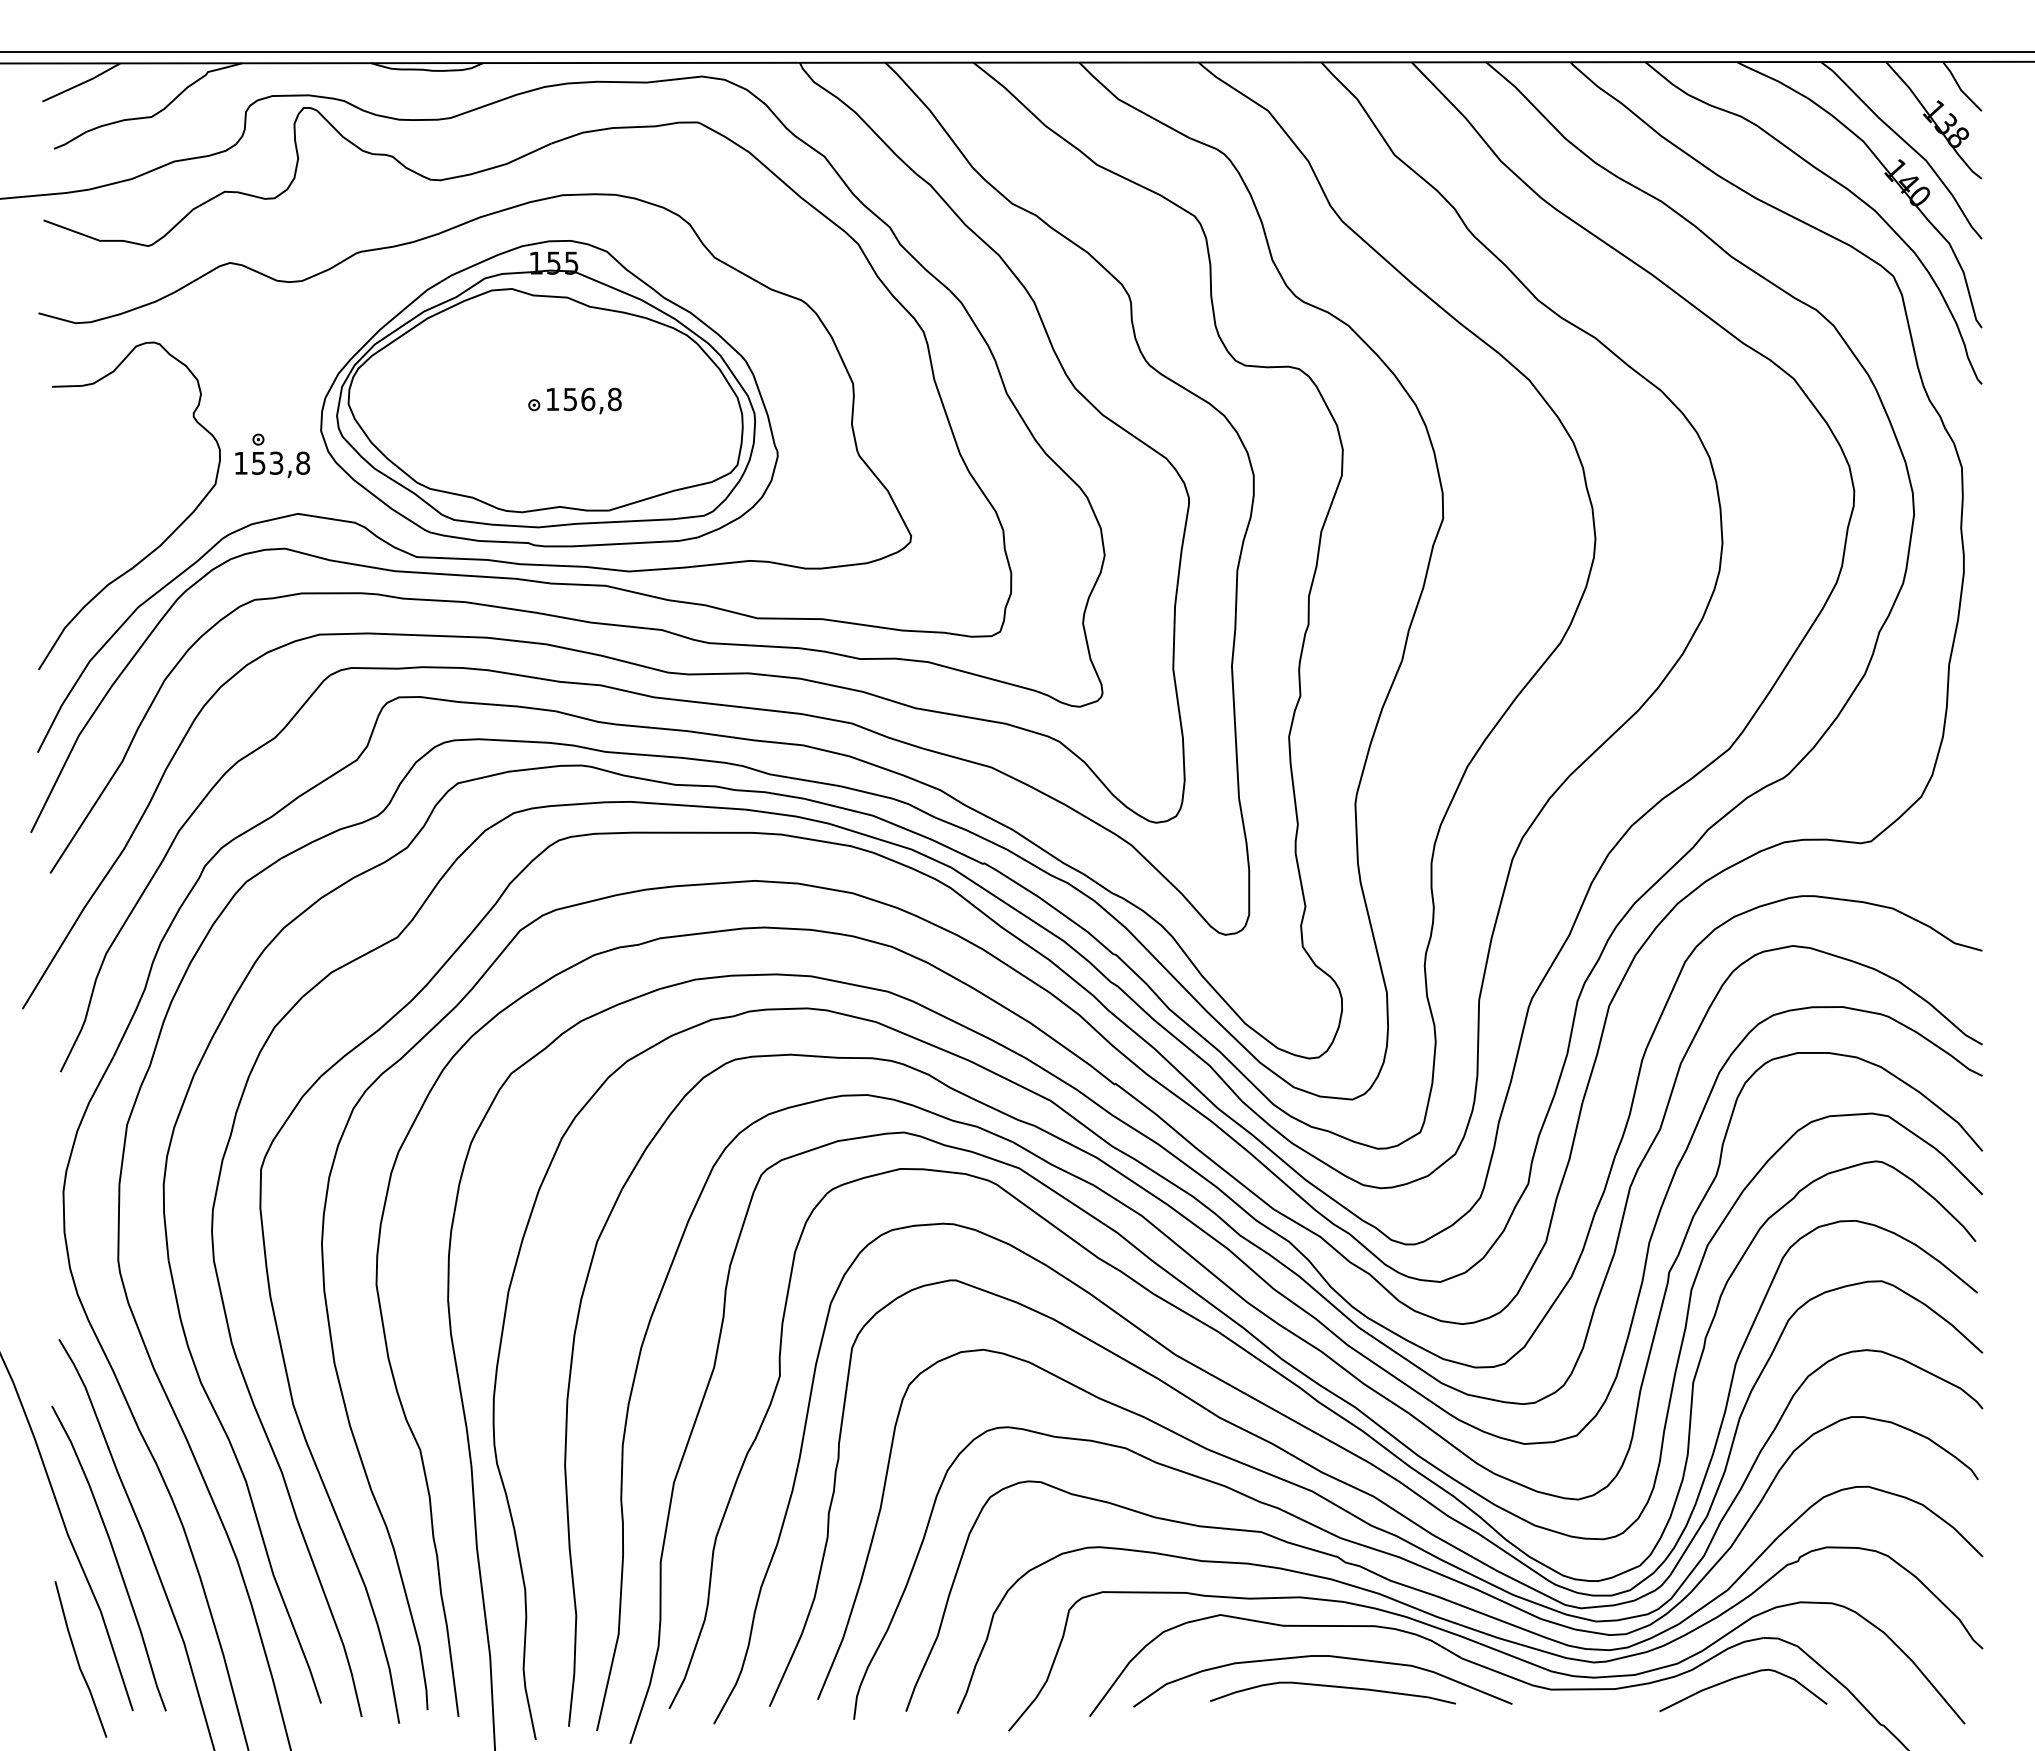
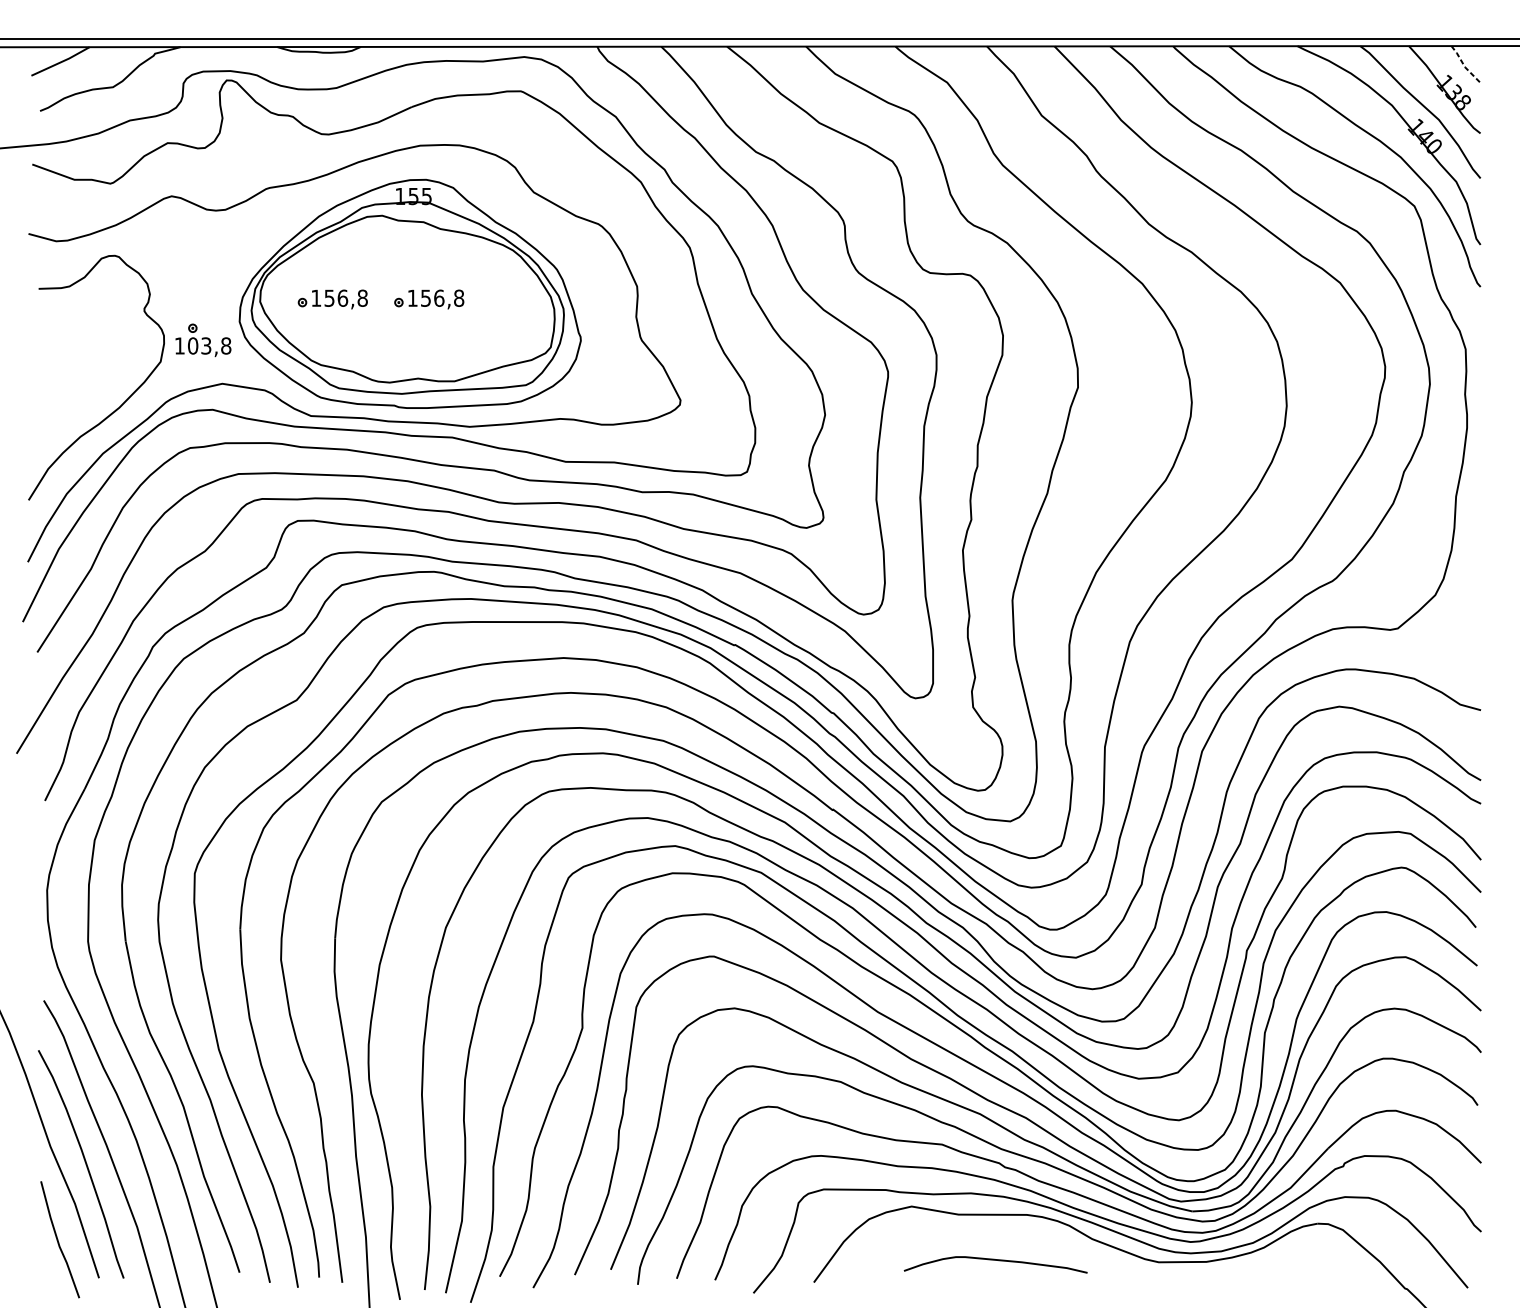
line: (1960, 88) -> (1464, 65), solid -> dashed
part: (445, 400) -> (332, 299), added
text: (258, 462) -> (192, 345), 153,8 -> 103,8
curve: (1322, 1656) -> (987, 1237), removed
curve: (1741, 1677) -> (1300, 1253), removed

